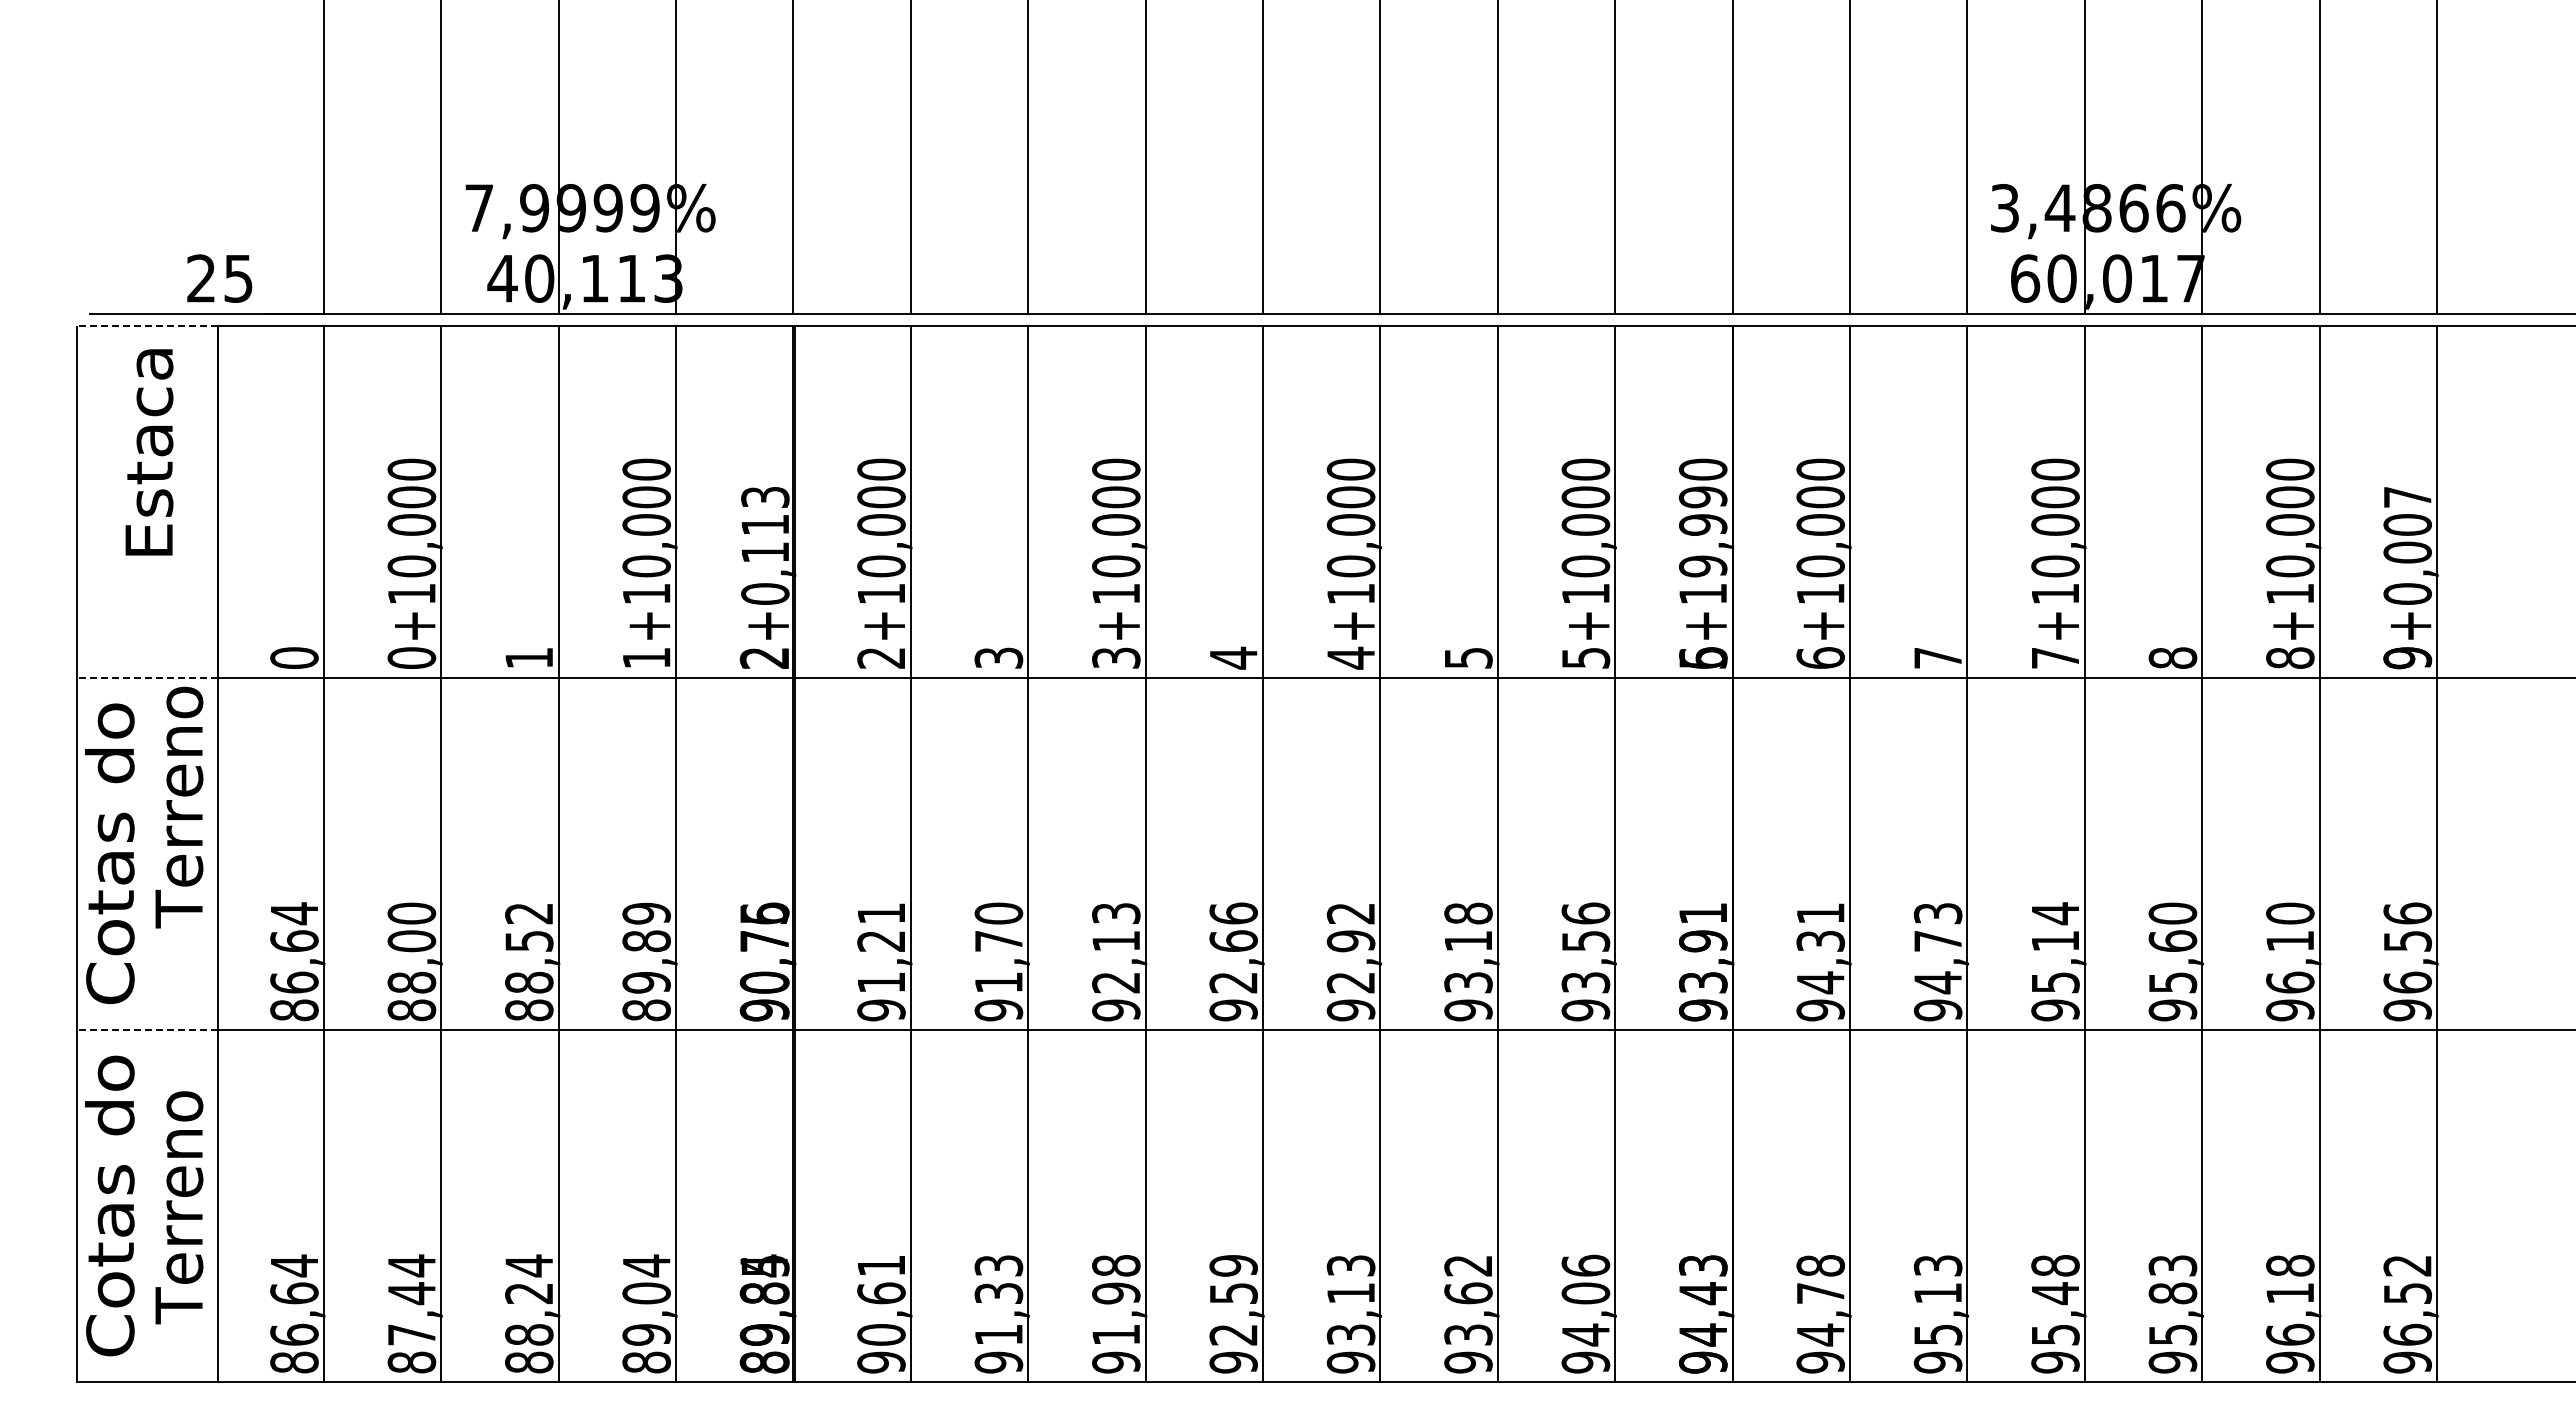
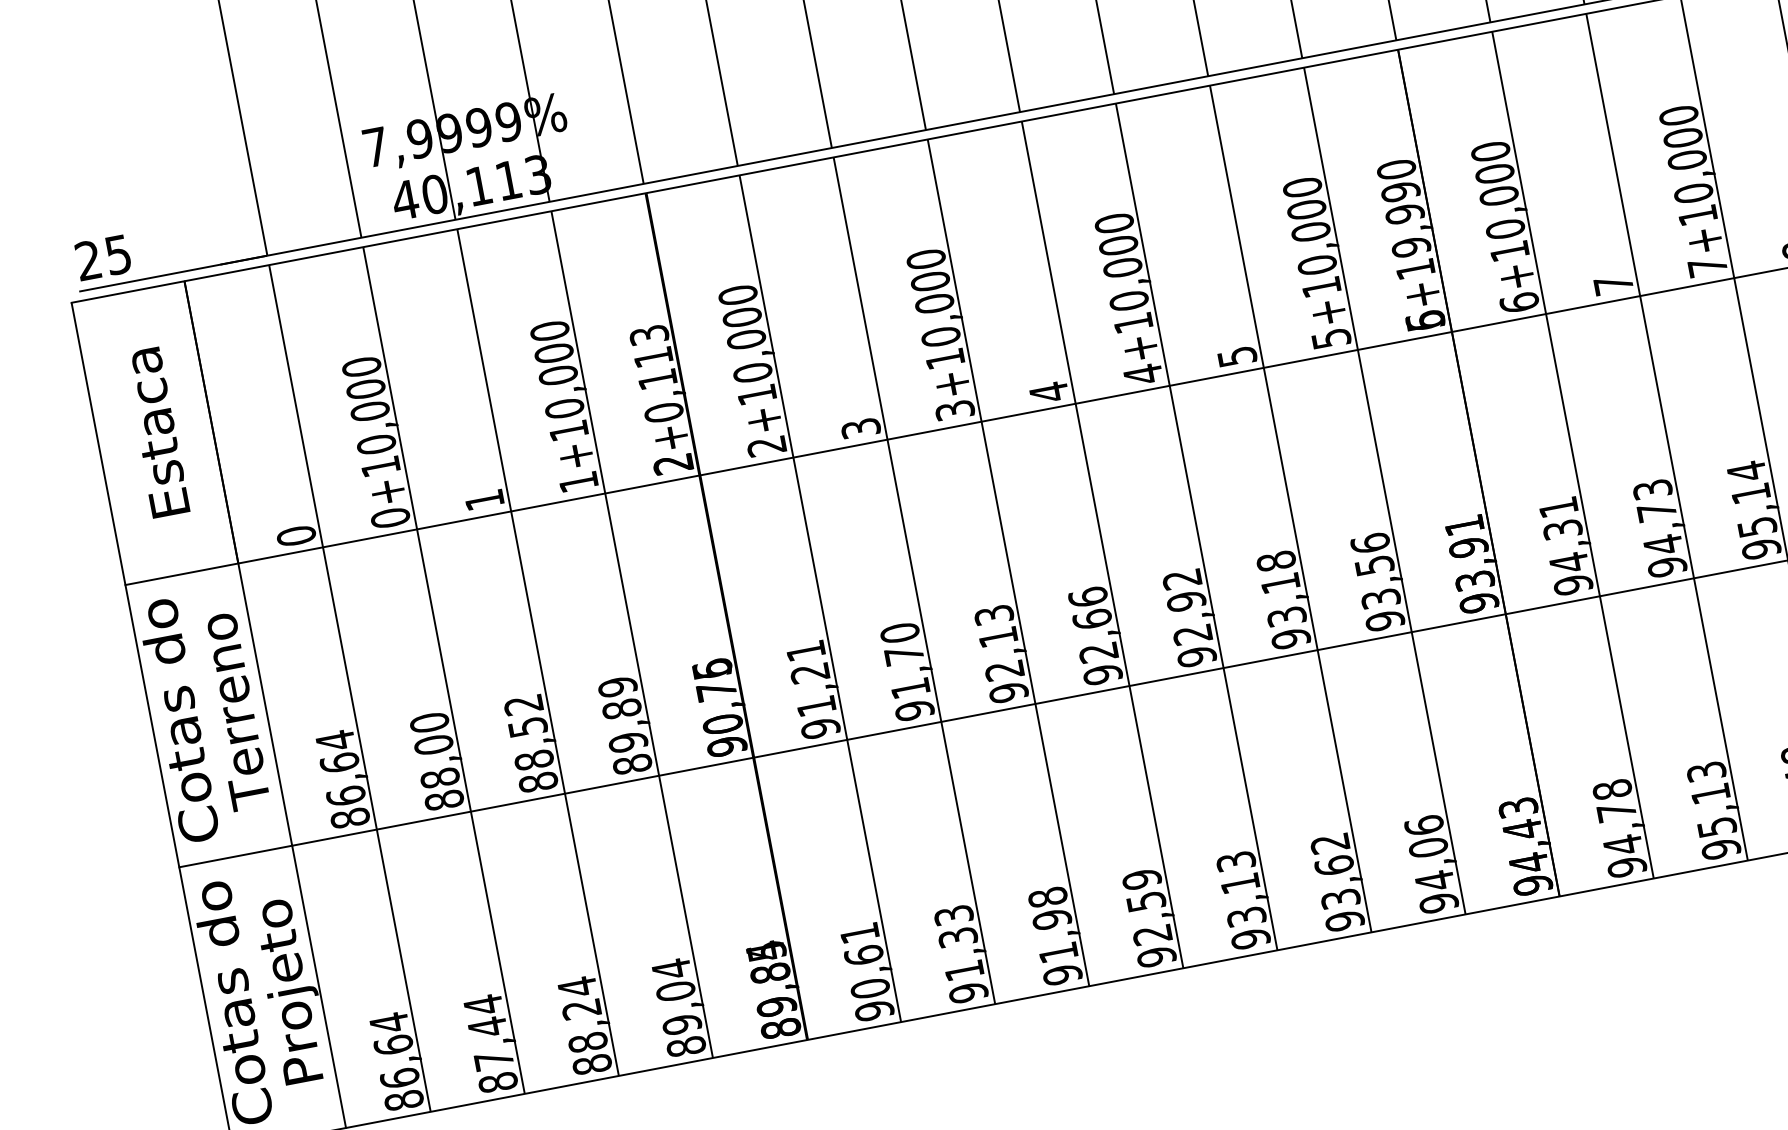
text: (219, 278) -> (103, 257), moved
line: (147, 325) -> (127, 291), dashed -> solid
text: (149, 452) -> (156, 432), moved
line: (147, 677) -> (181, 574), dashed -> solid
text: (179, 807) -> (234, 711), moved
line: (147, 1030) -> (235, 856), dashed -> solid
text: (184, 1207) -> (292, 993), Terreno -> Projeto

